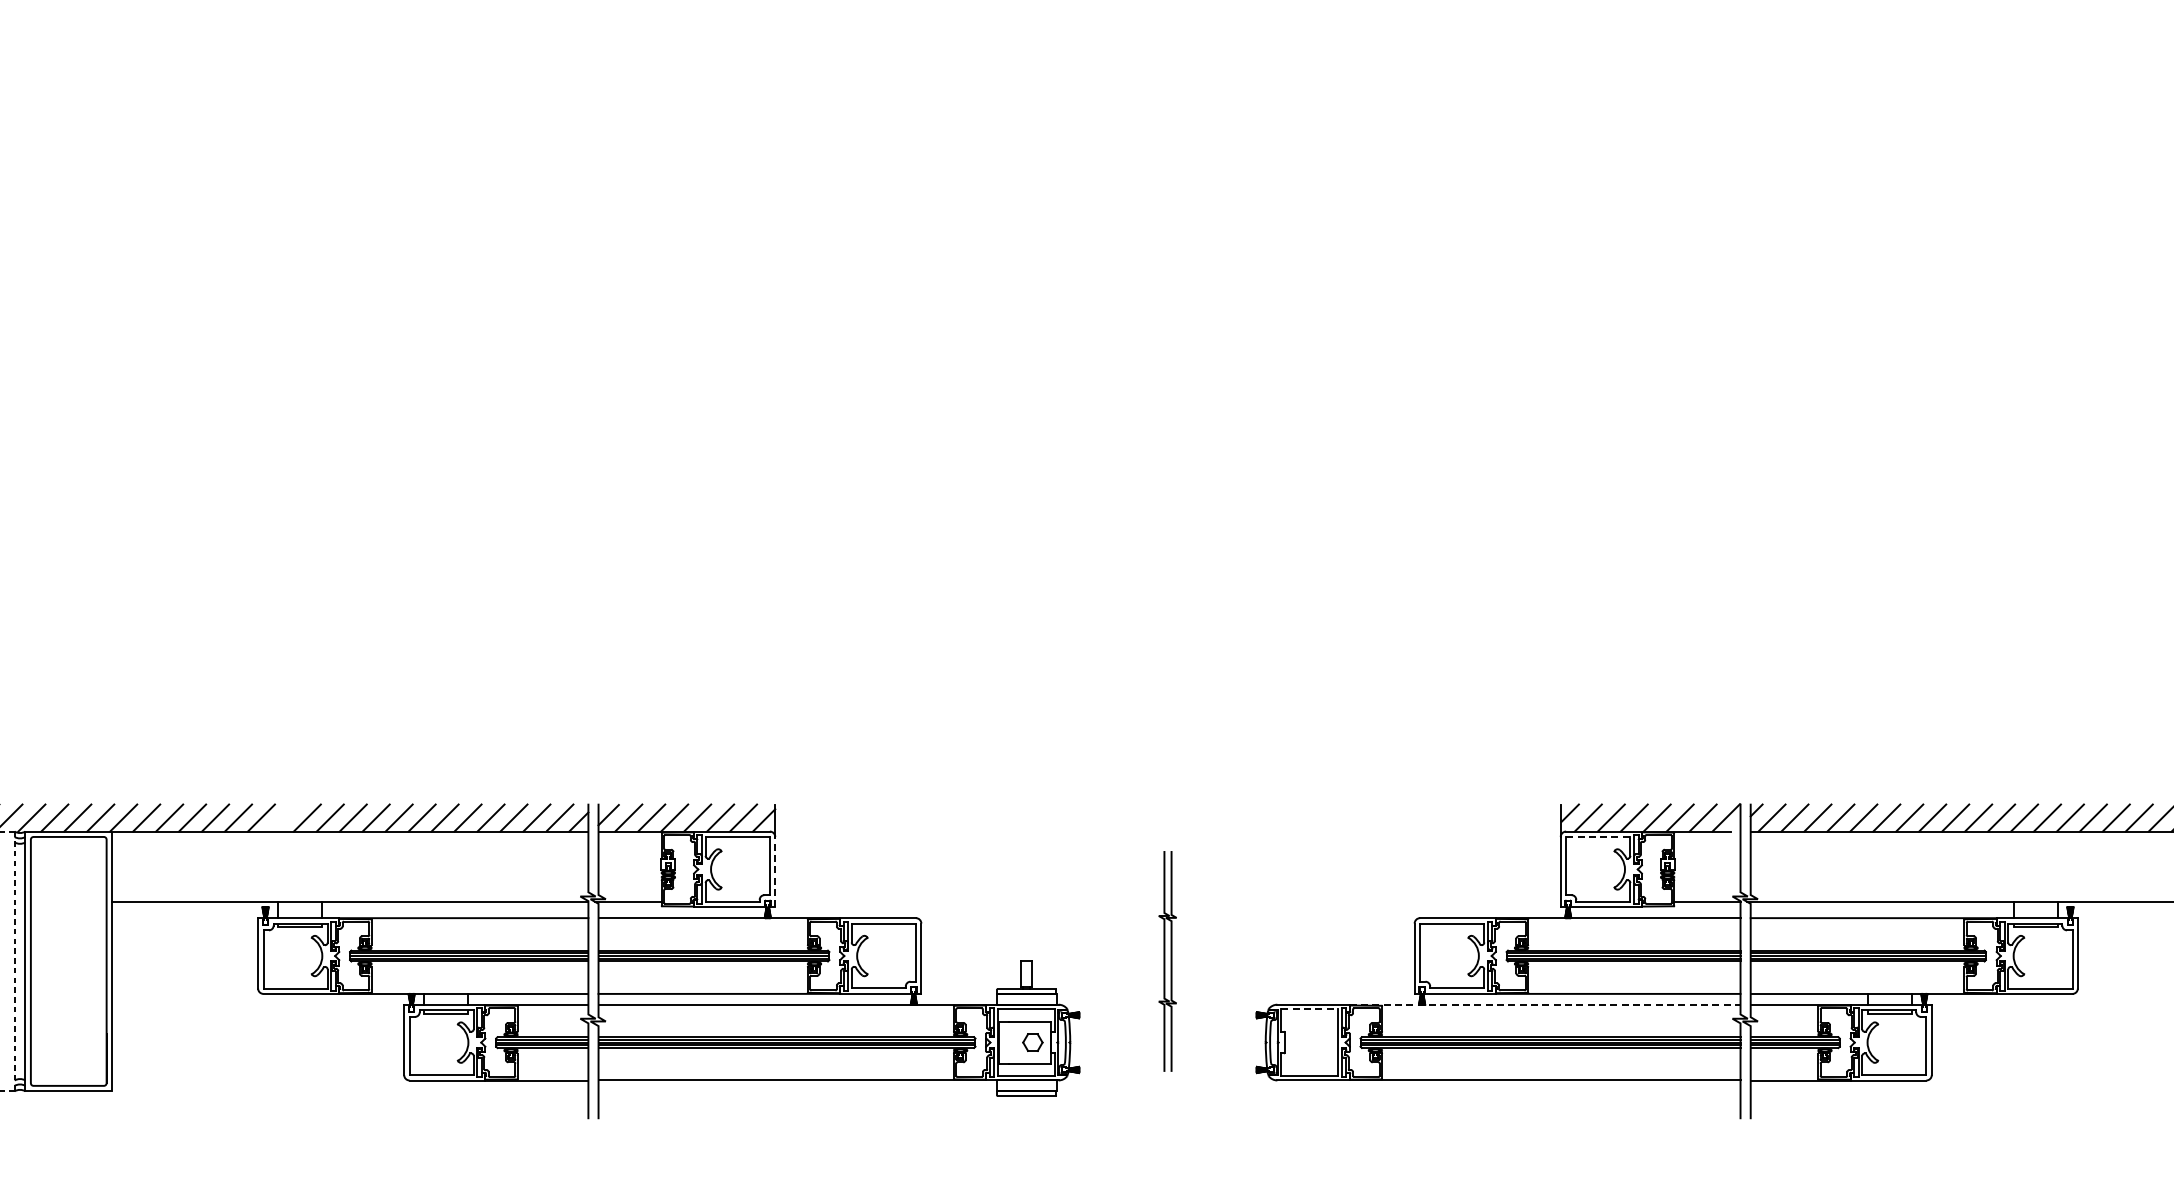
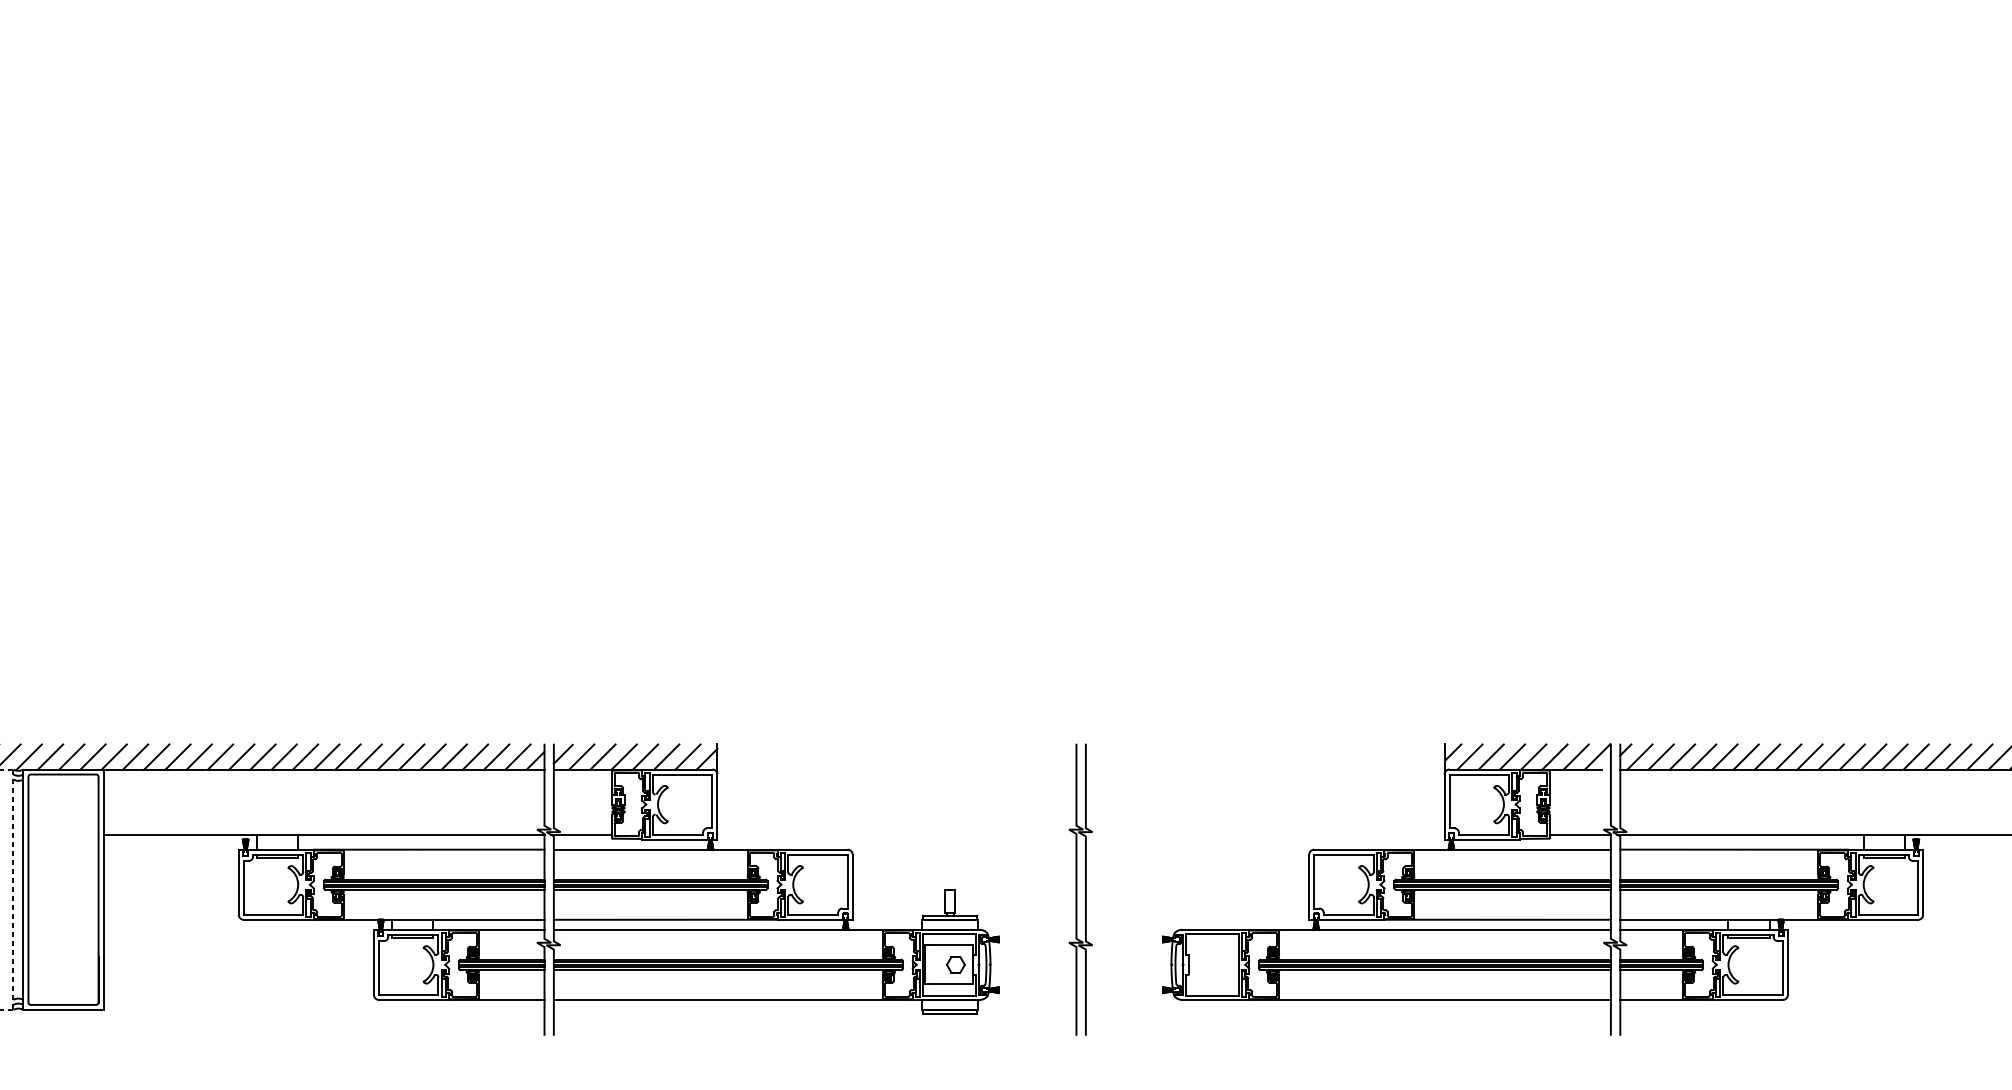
line: (283, 817) -> (262, 756), added
line: (1598, 836) -> (1479, 774), dashed -> solid
line: (775, 871) -> (717, 806), dashed -> solid
part: (1167, 961) -> (1080, 889), size x1.43
line: (1545, 1004) -> (1430, 929), dashed -> solid
line: (1310, 1009) -> (1212, 934), dashed -> solid

